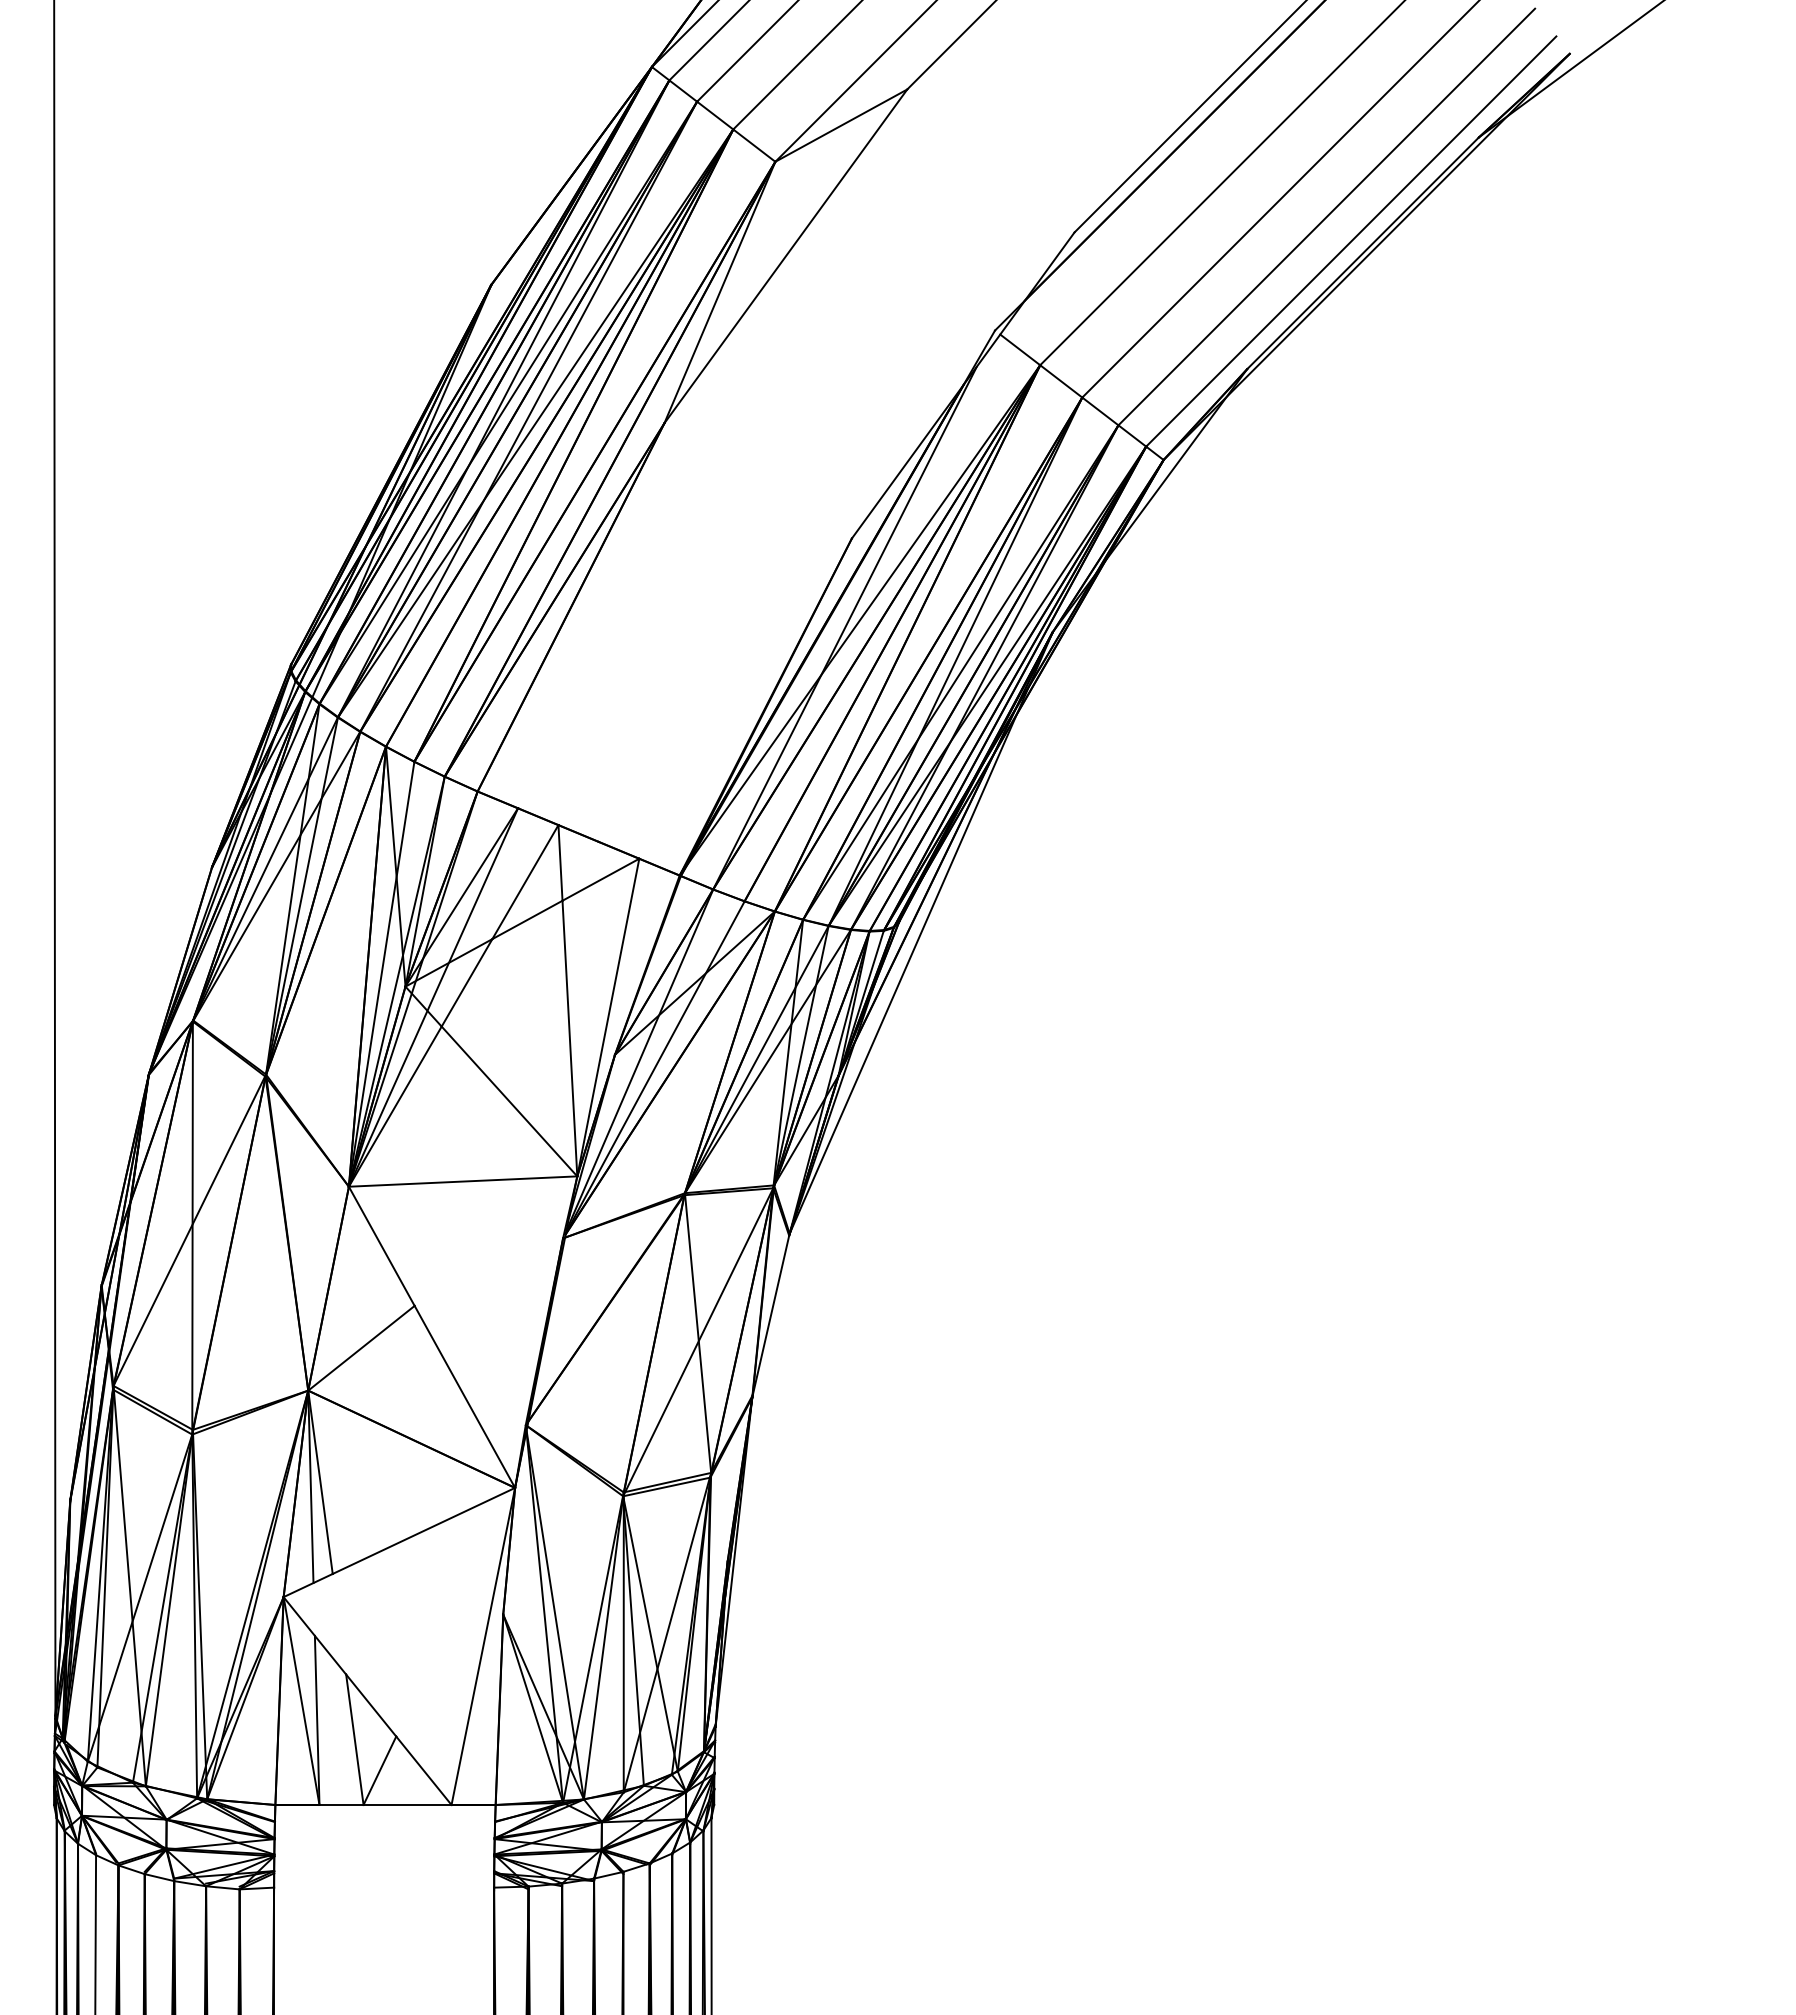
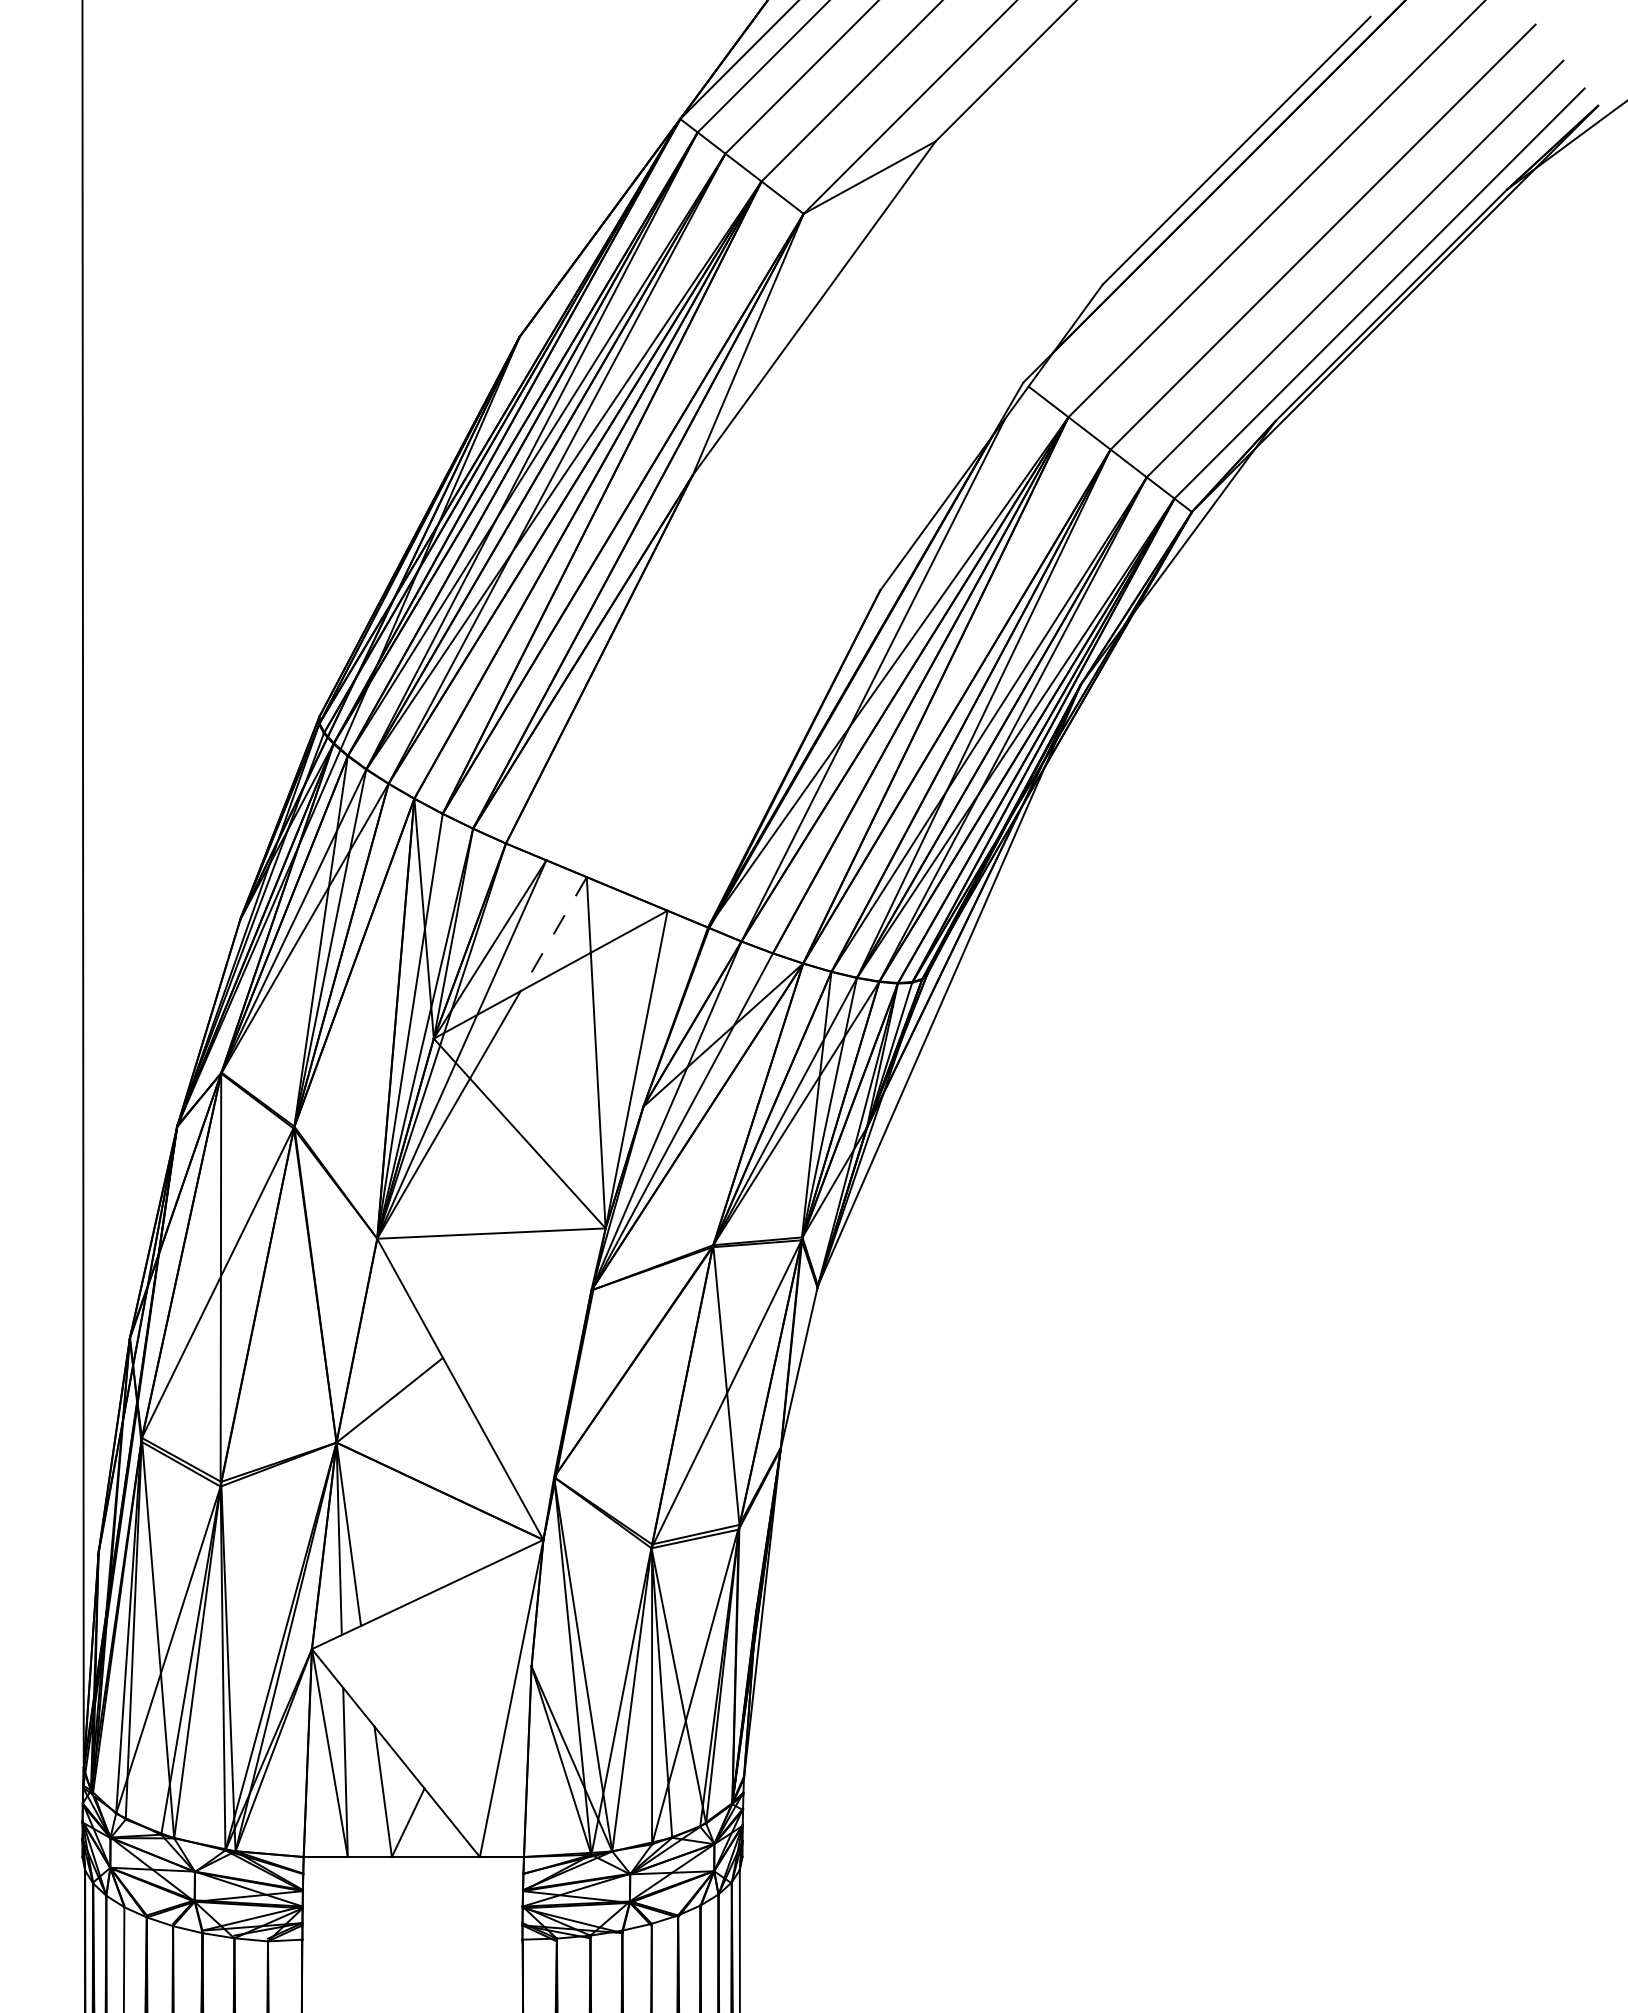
line: (525, 882) -> (553, 934), solid -> dashed

